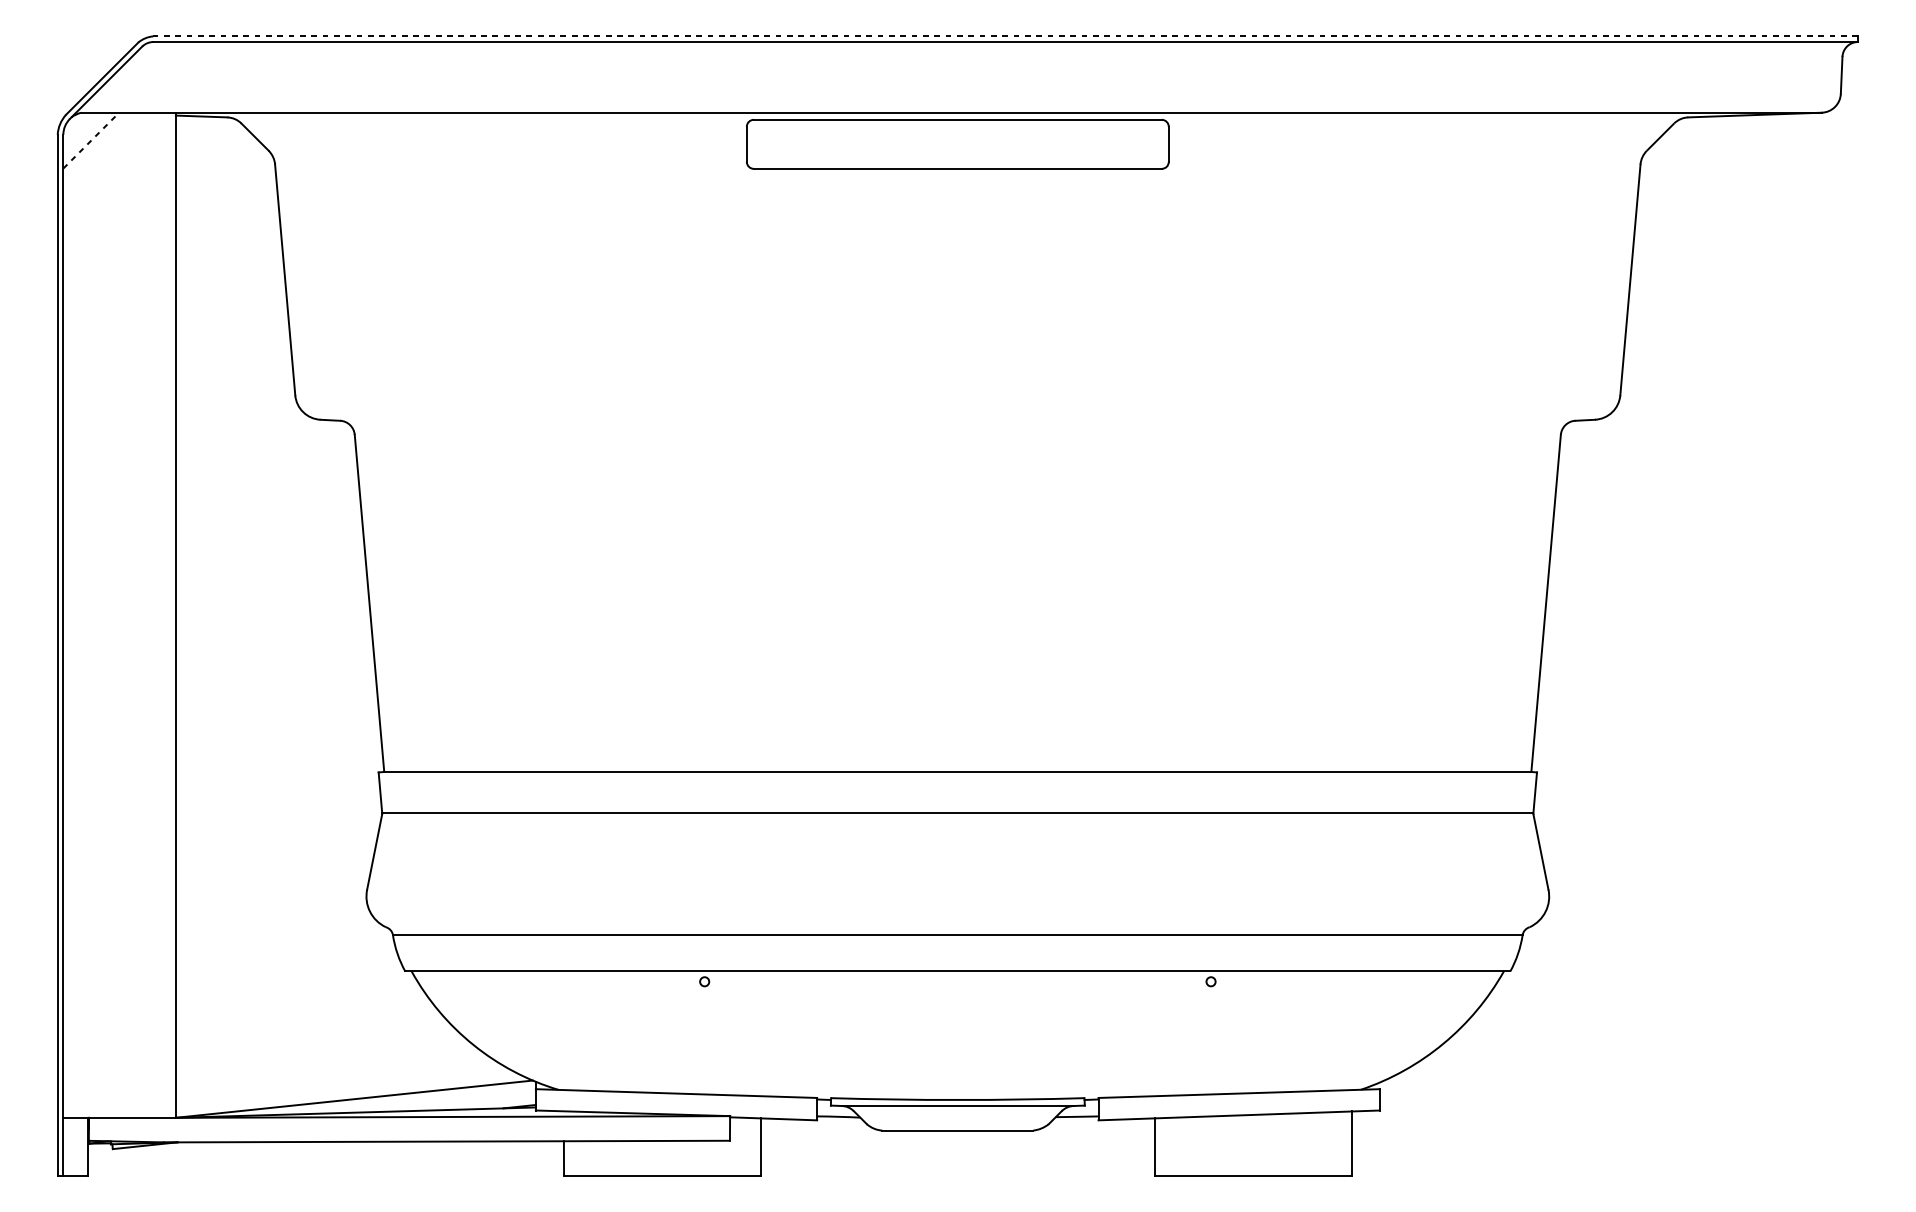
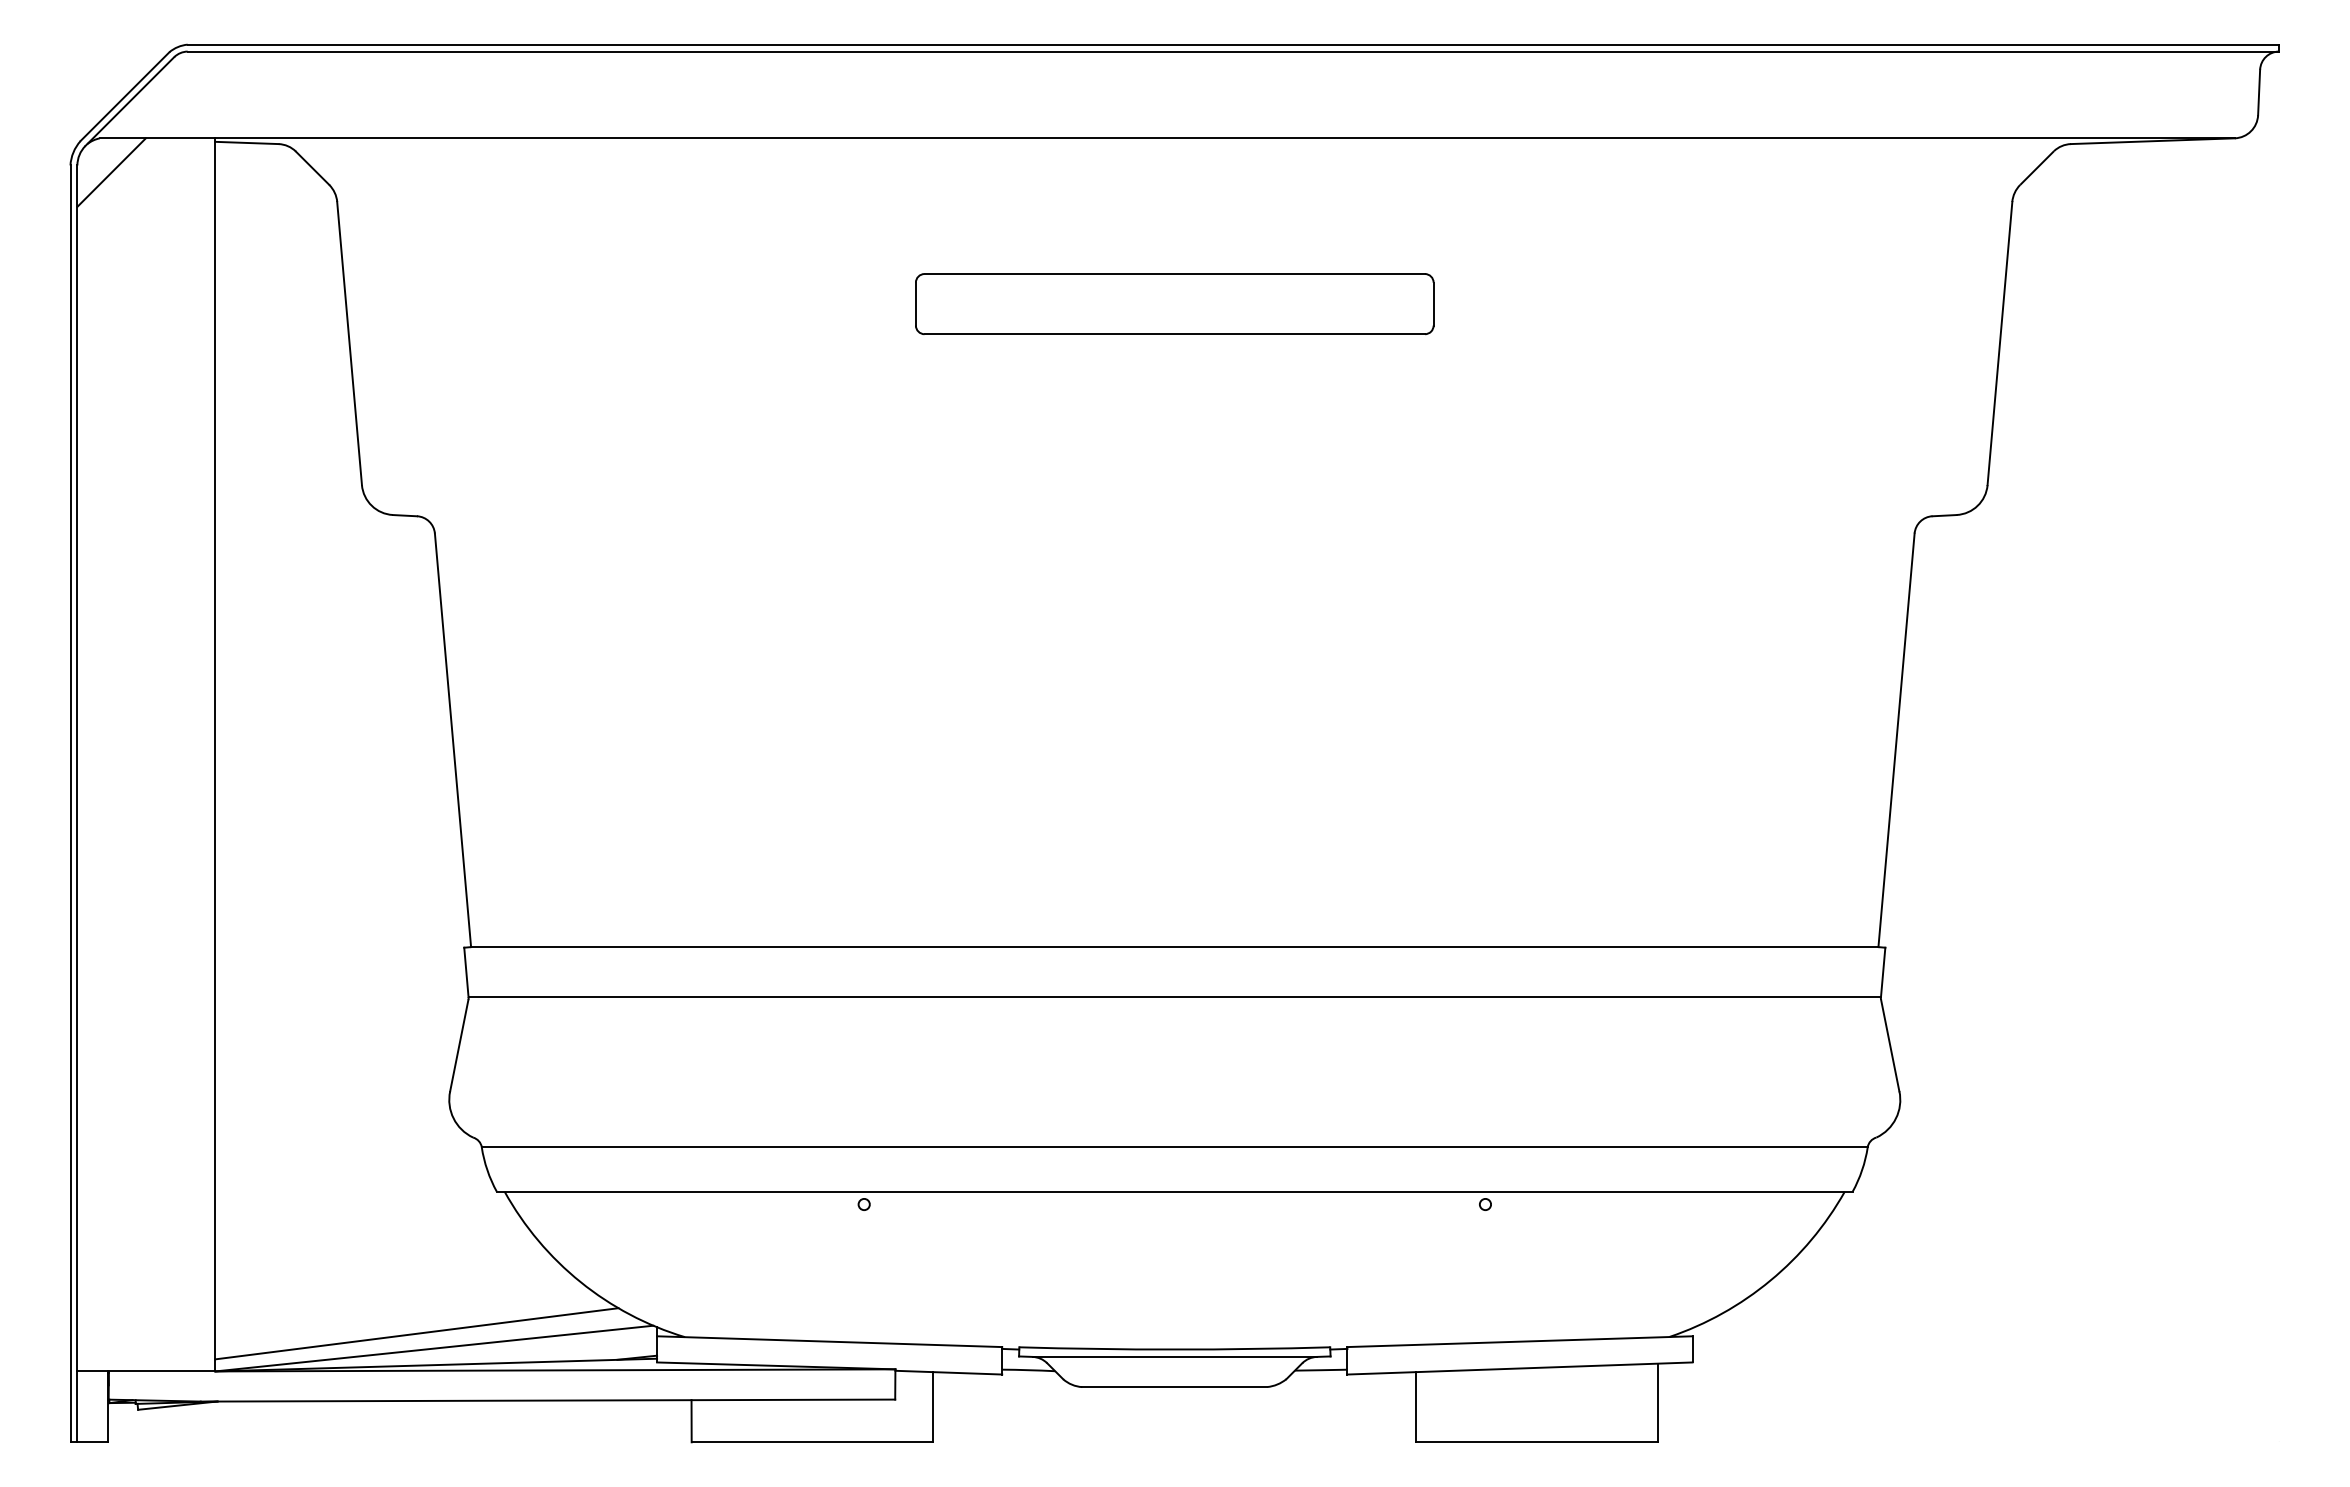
line: (1005, 36) -> (1233, 44), dashed -> solid
line: (91, 140) -> (112, 172), dashed -> solid
part: (957, 144) -> (1174, 304), moved
line: (339, 1086) -> (416, 1333), added

